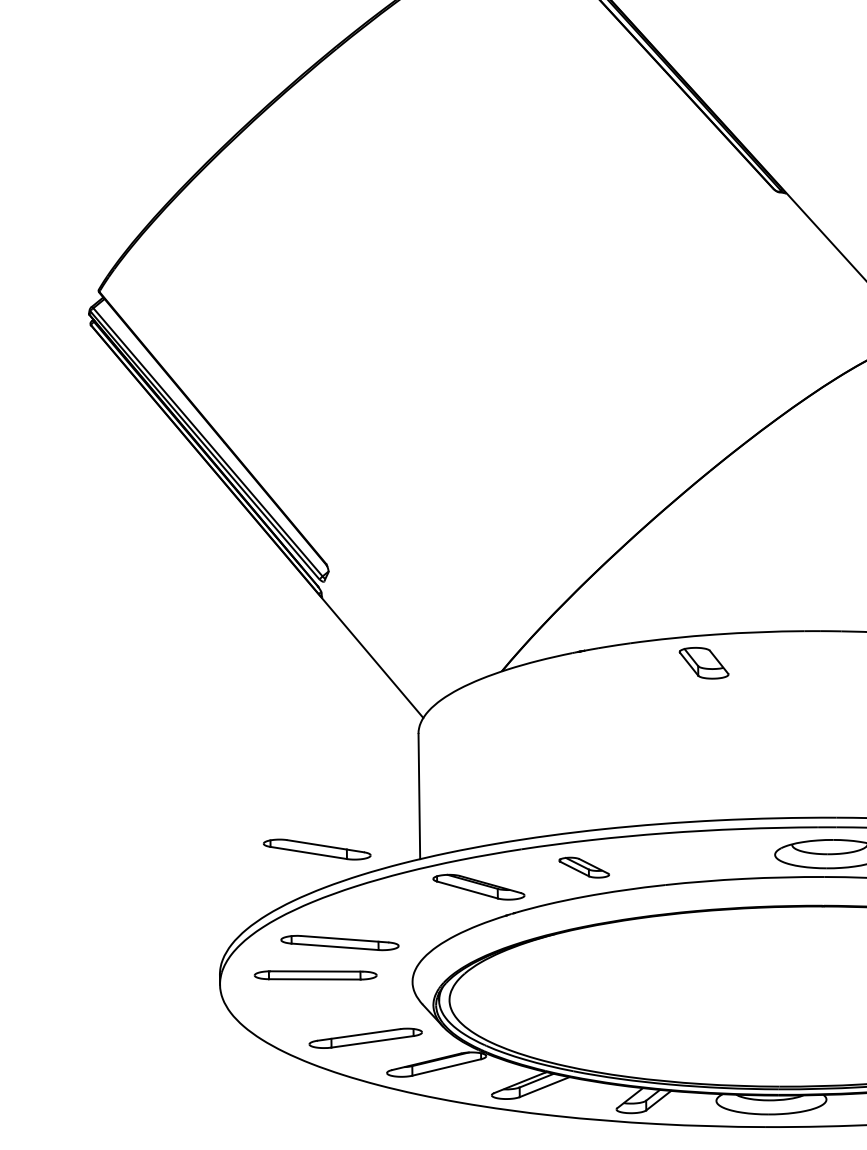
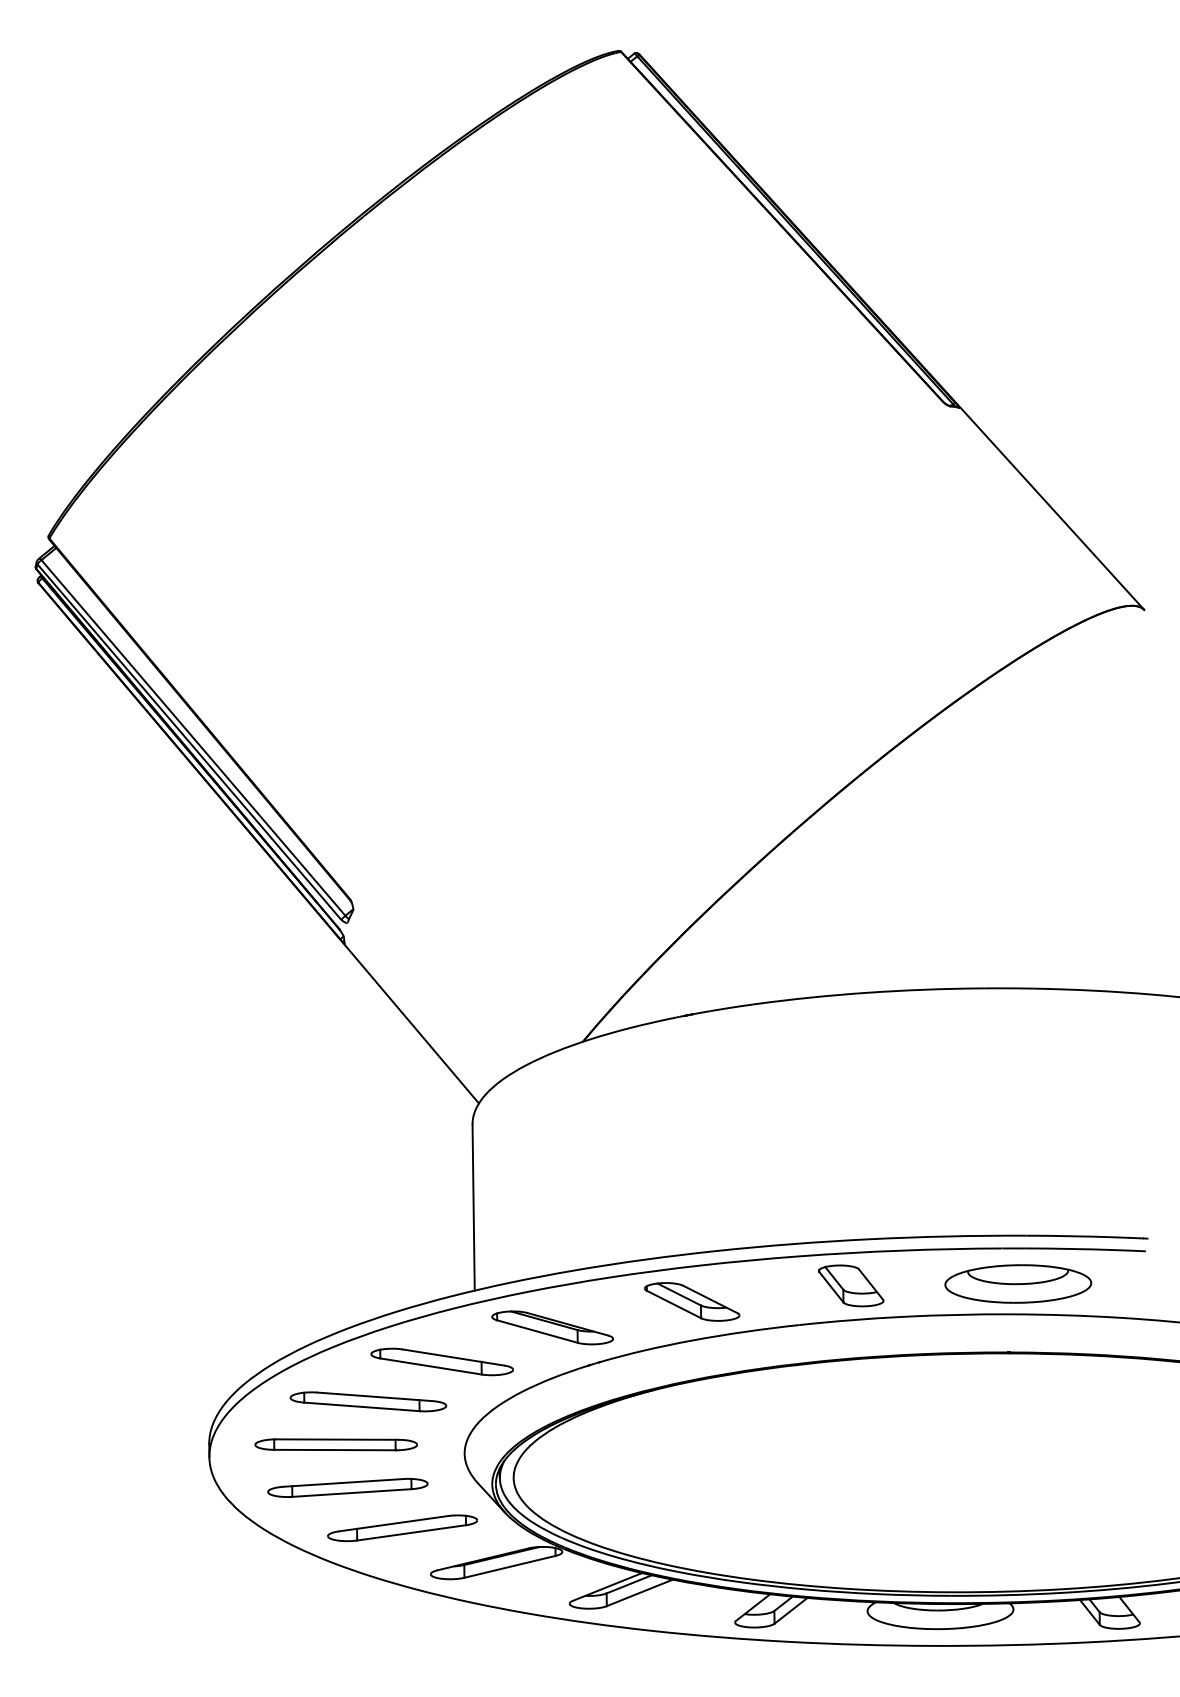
part: (704, 662) -> (851, 1285), moved
part: (316, 849) -> (441, 1361), moved
part: (584, 867) -> (692, 1301), size x1.43
part: (324, 1007) -> (347, 1487), added

